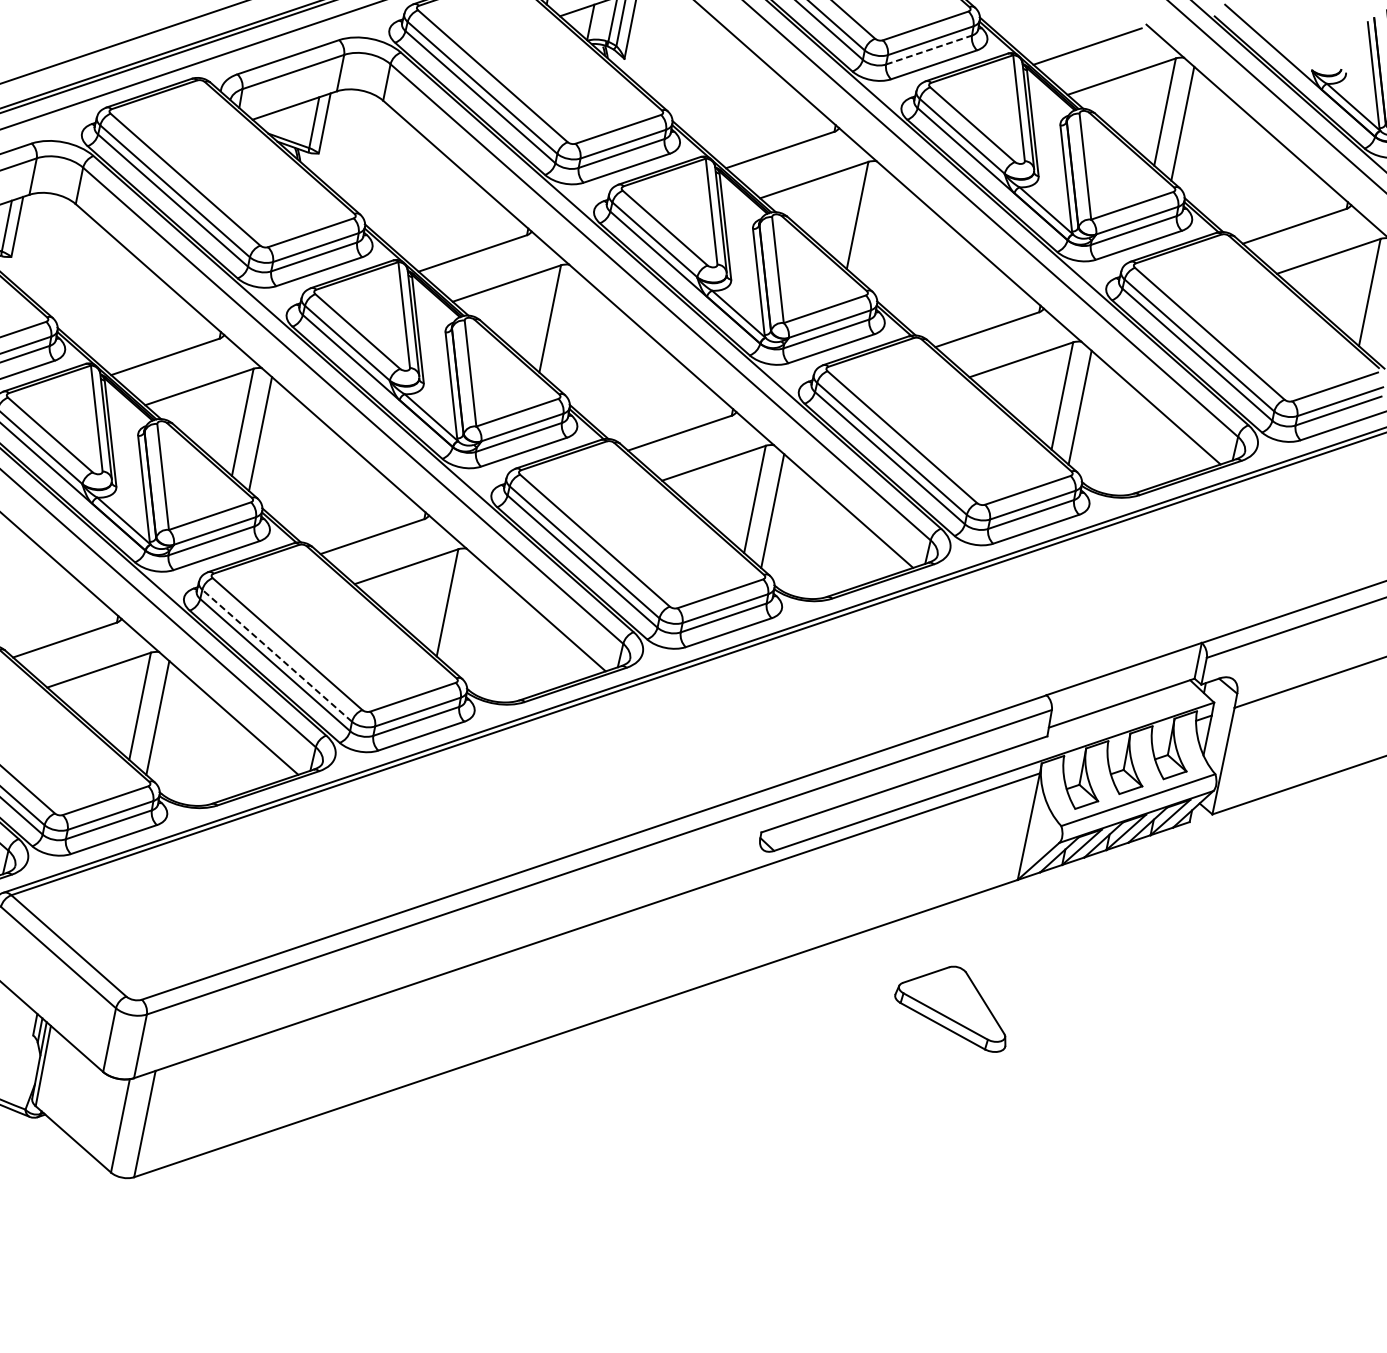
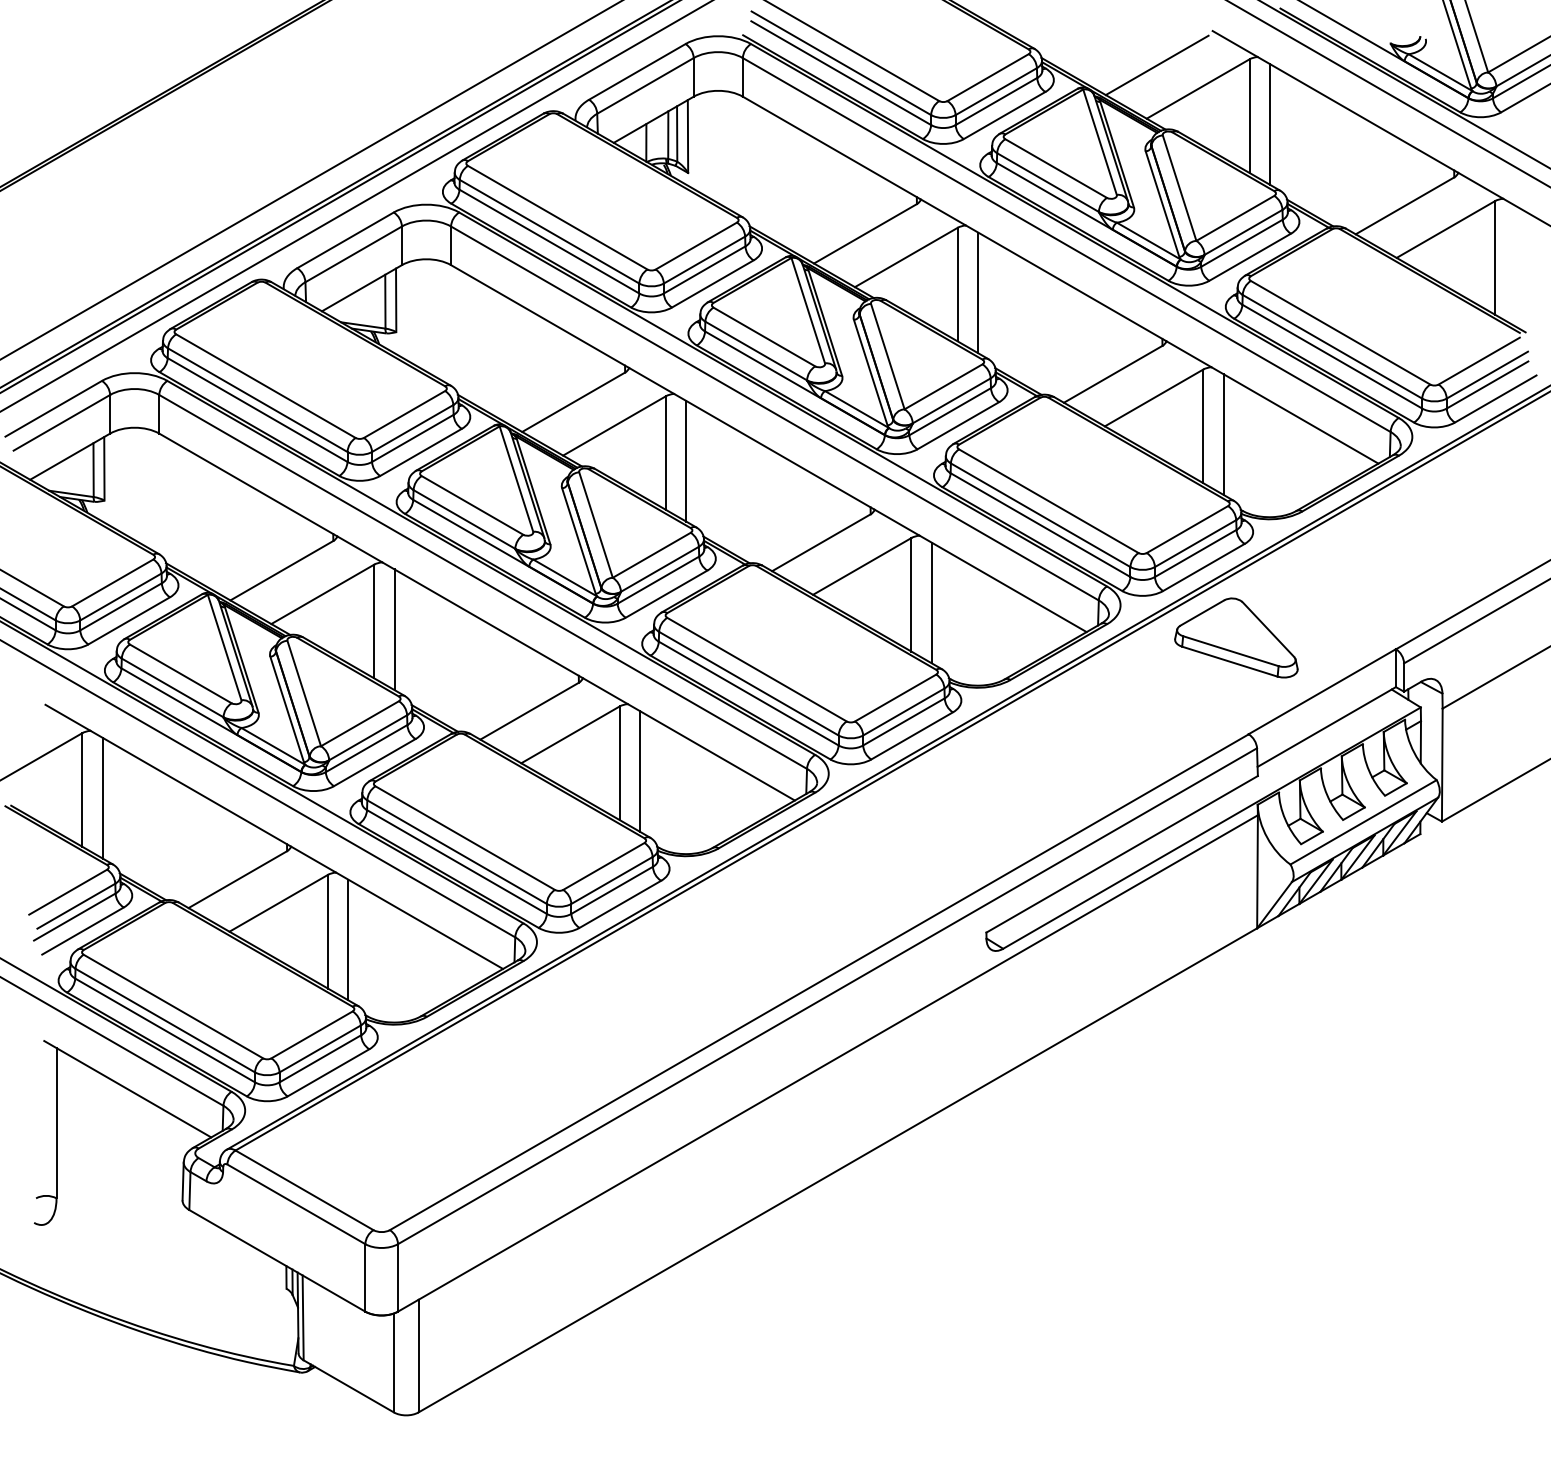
line: (929, 50) -> (996, 101), dashed -> solid
line: (875, 226) -> (978, 292), added
line: (568, 330) -> (686, 461), added
line: (465, 614) -> (640, 771), added
line: (277, 656) -> (457, 852), dashed -> solid
part: (953, 1004) -> (1236, 637), moved

